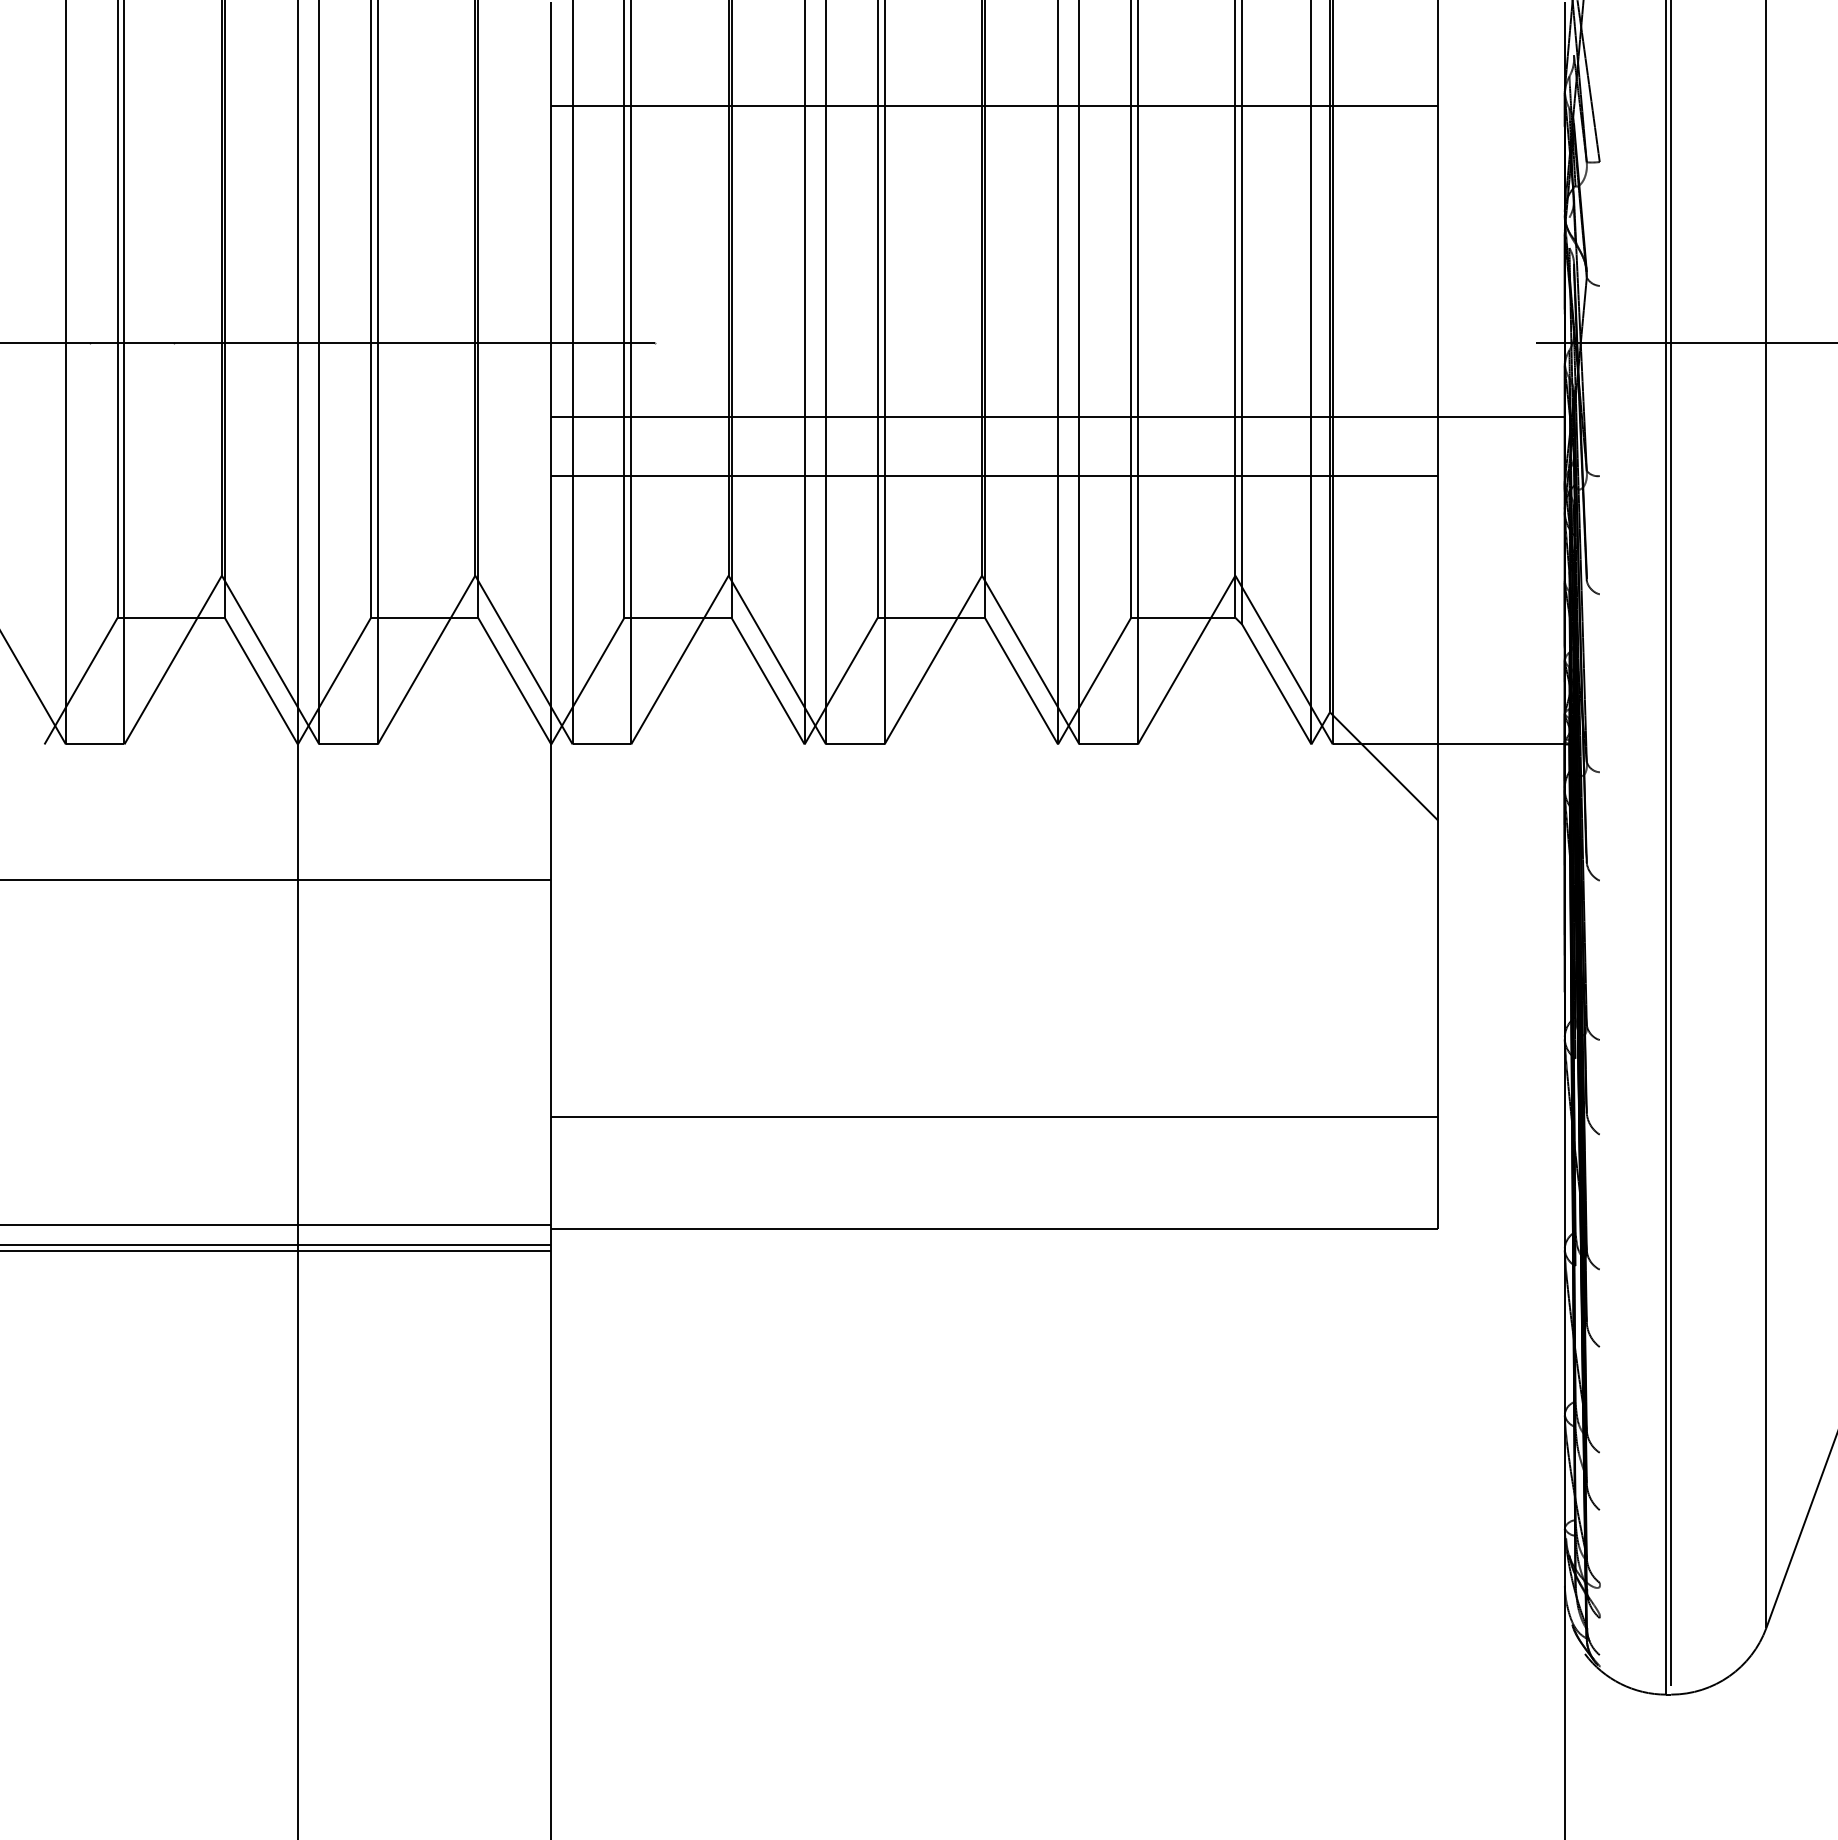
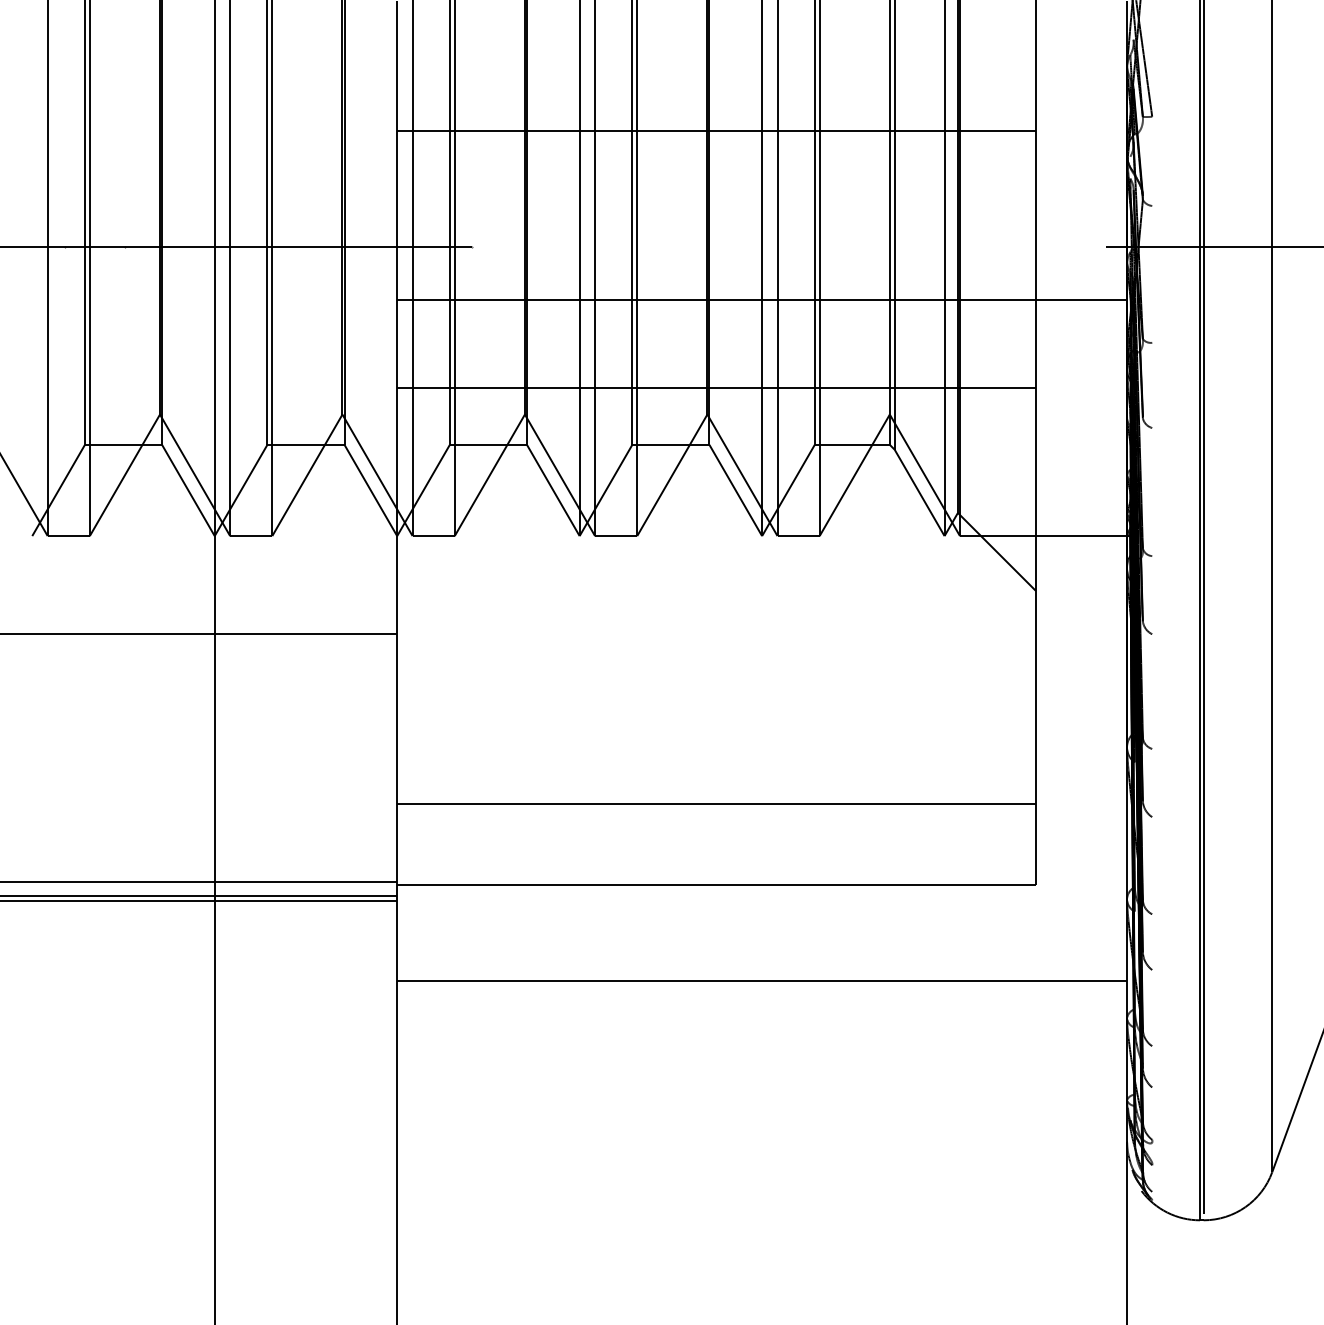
line: (994, 105) -> (716, 131), moved
line: (994, 476) -> (716, 387), moved
line: (1057, 1362) -> (761, 981), added

